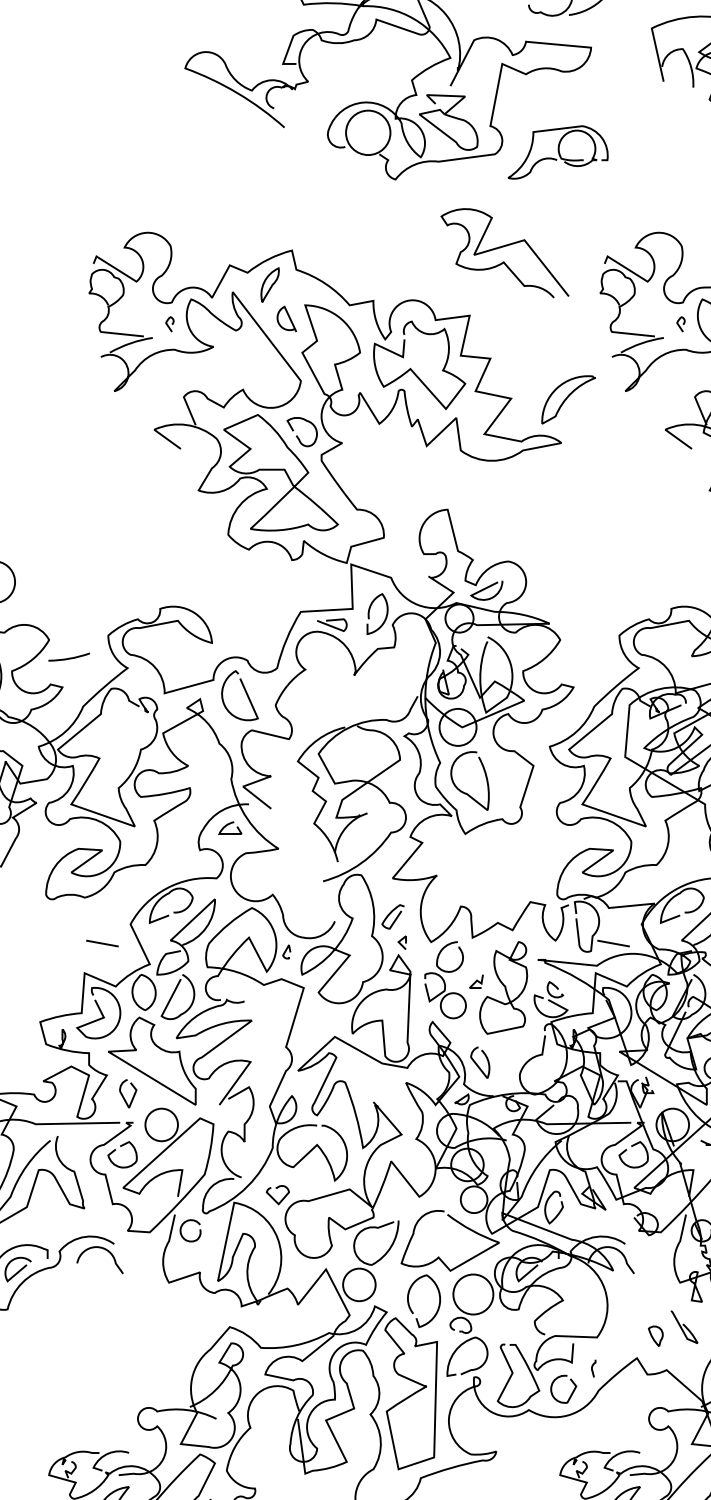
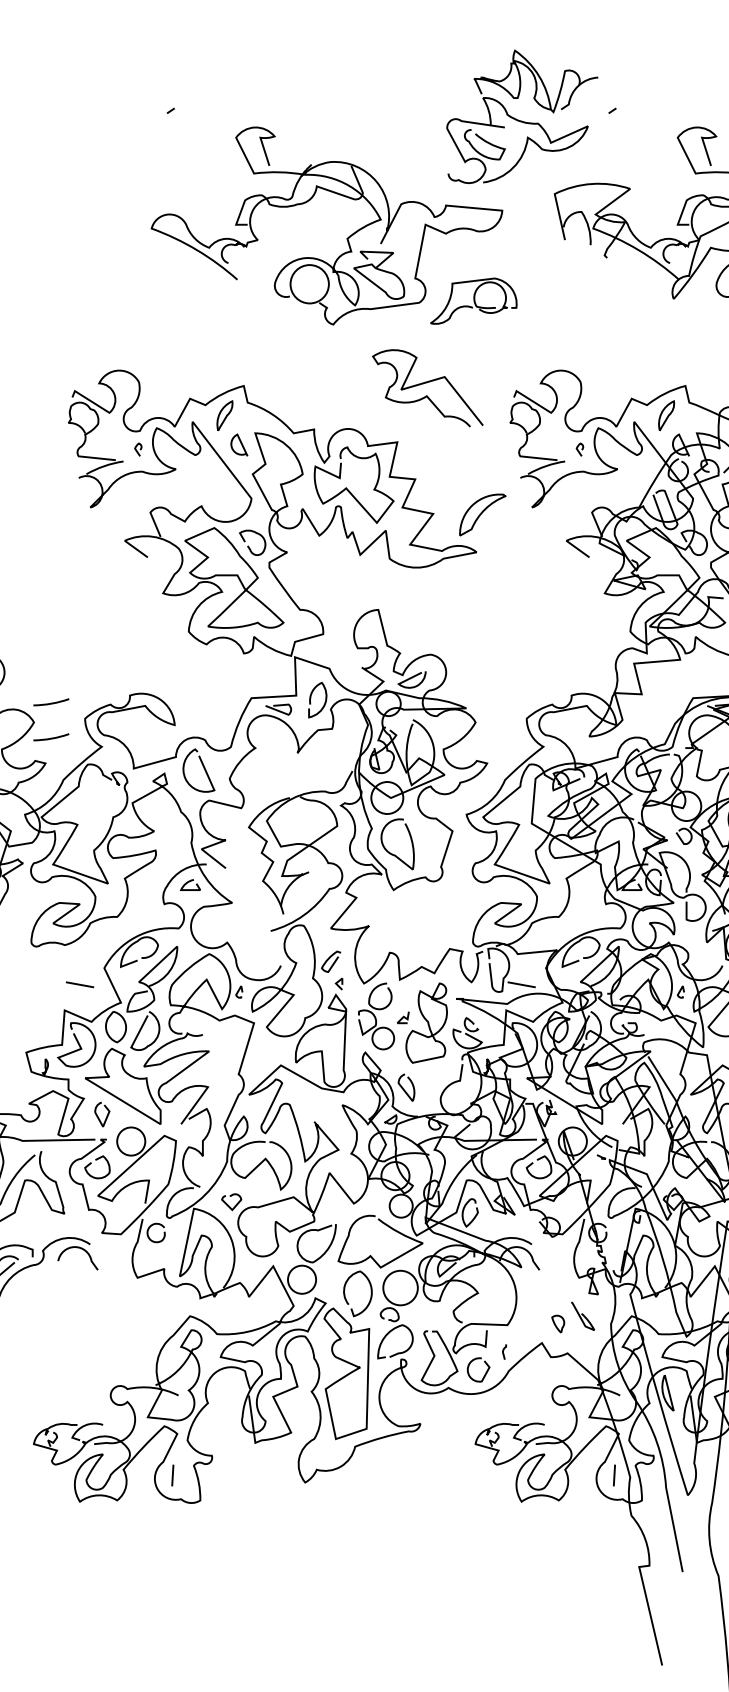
curve: (69, 616) -> (51, 702), added

